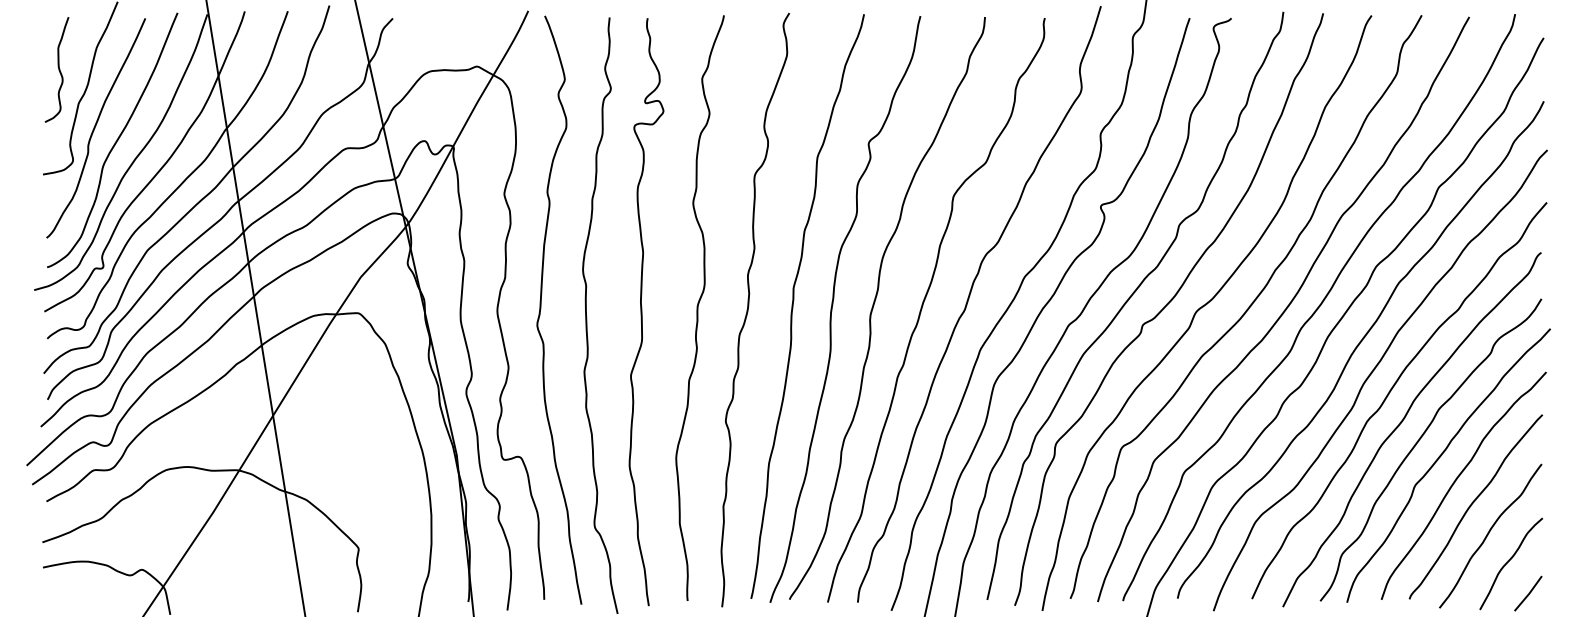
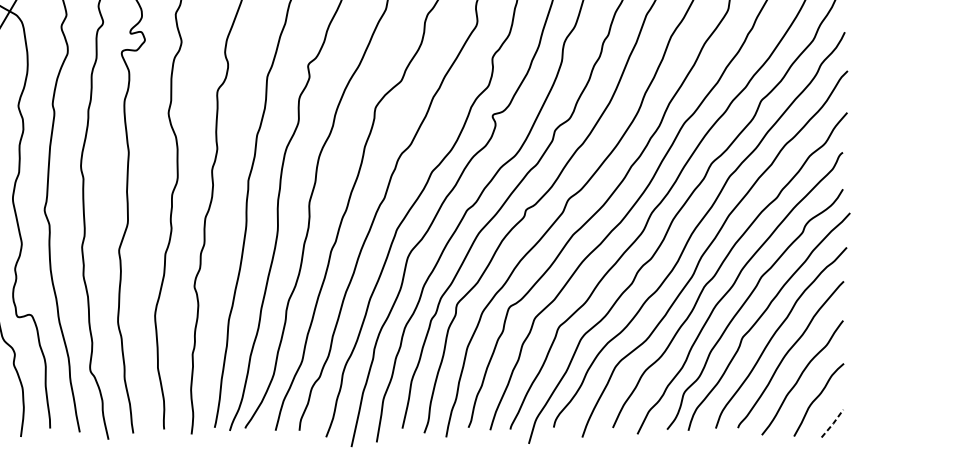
line: (1529, 593) -> (833, 423), solid -> dashed

